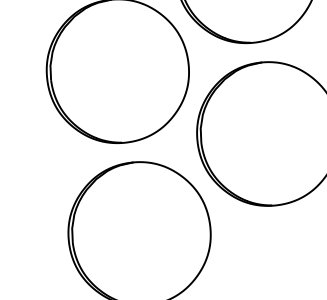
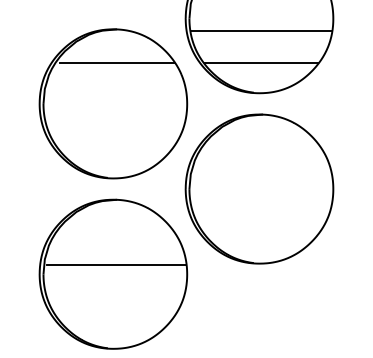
line: (254, 12) -> (261, 62), added
line: (115, 31) -> (116, 62), added
line: (141, 225) -> (116, 265), added

